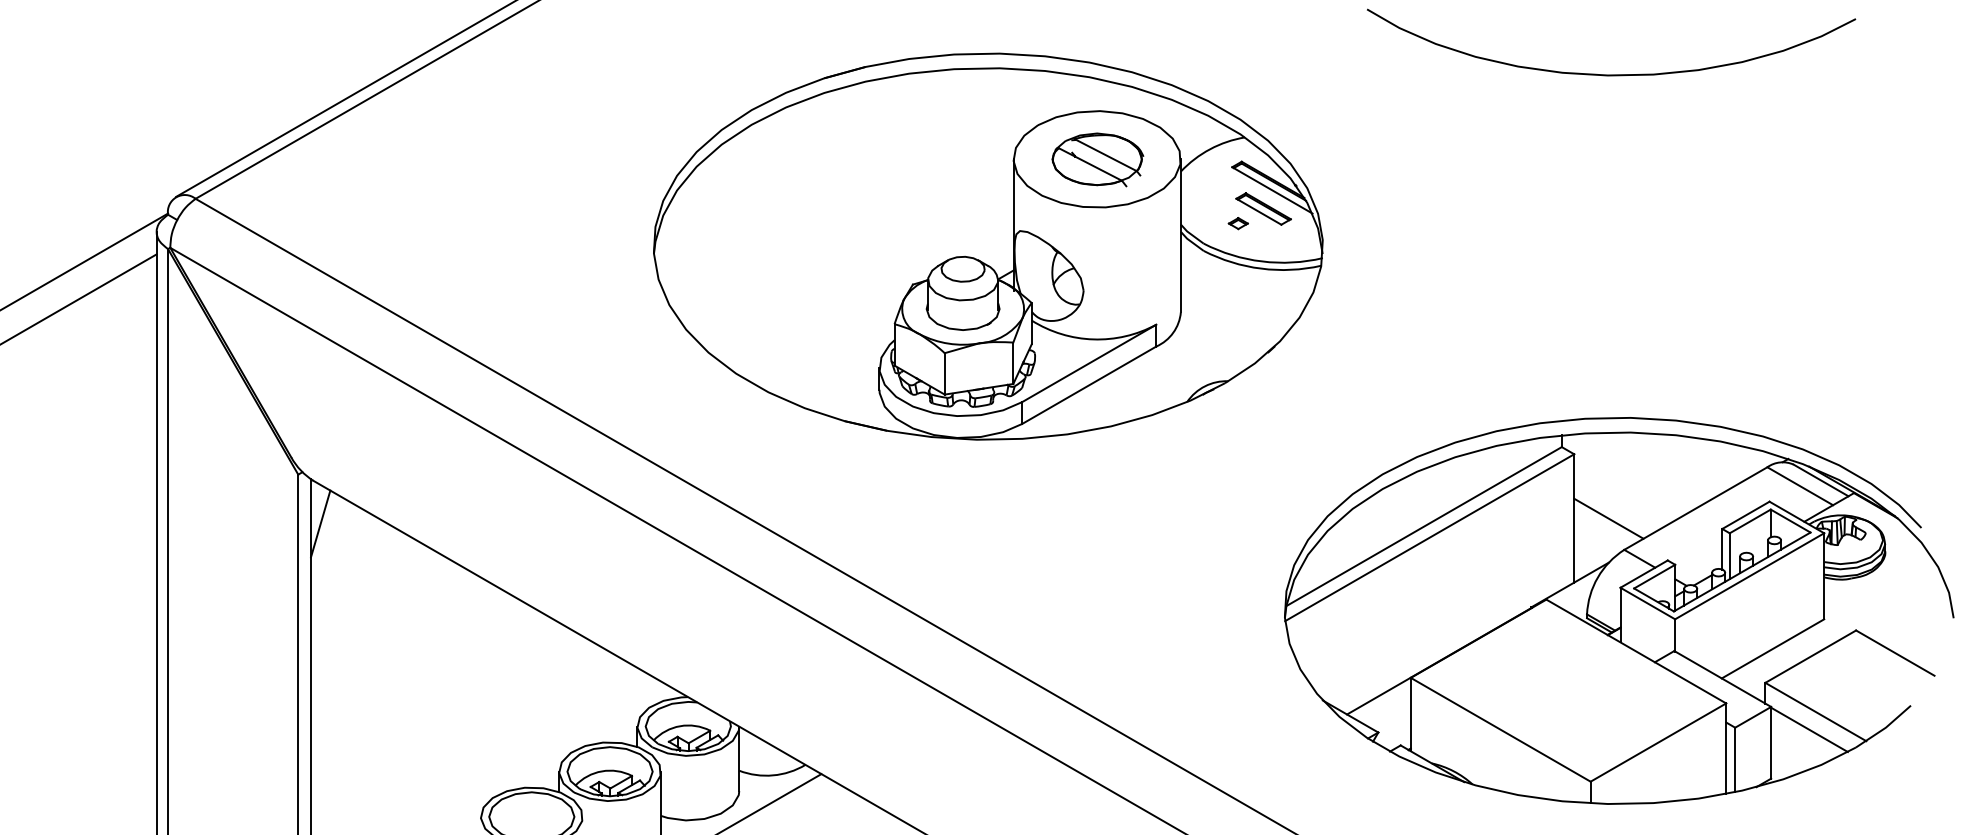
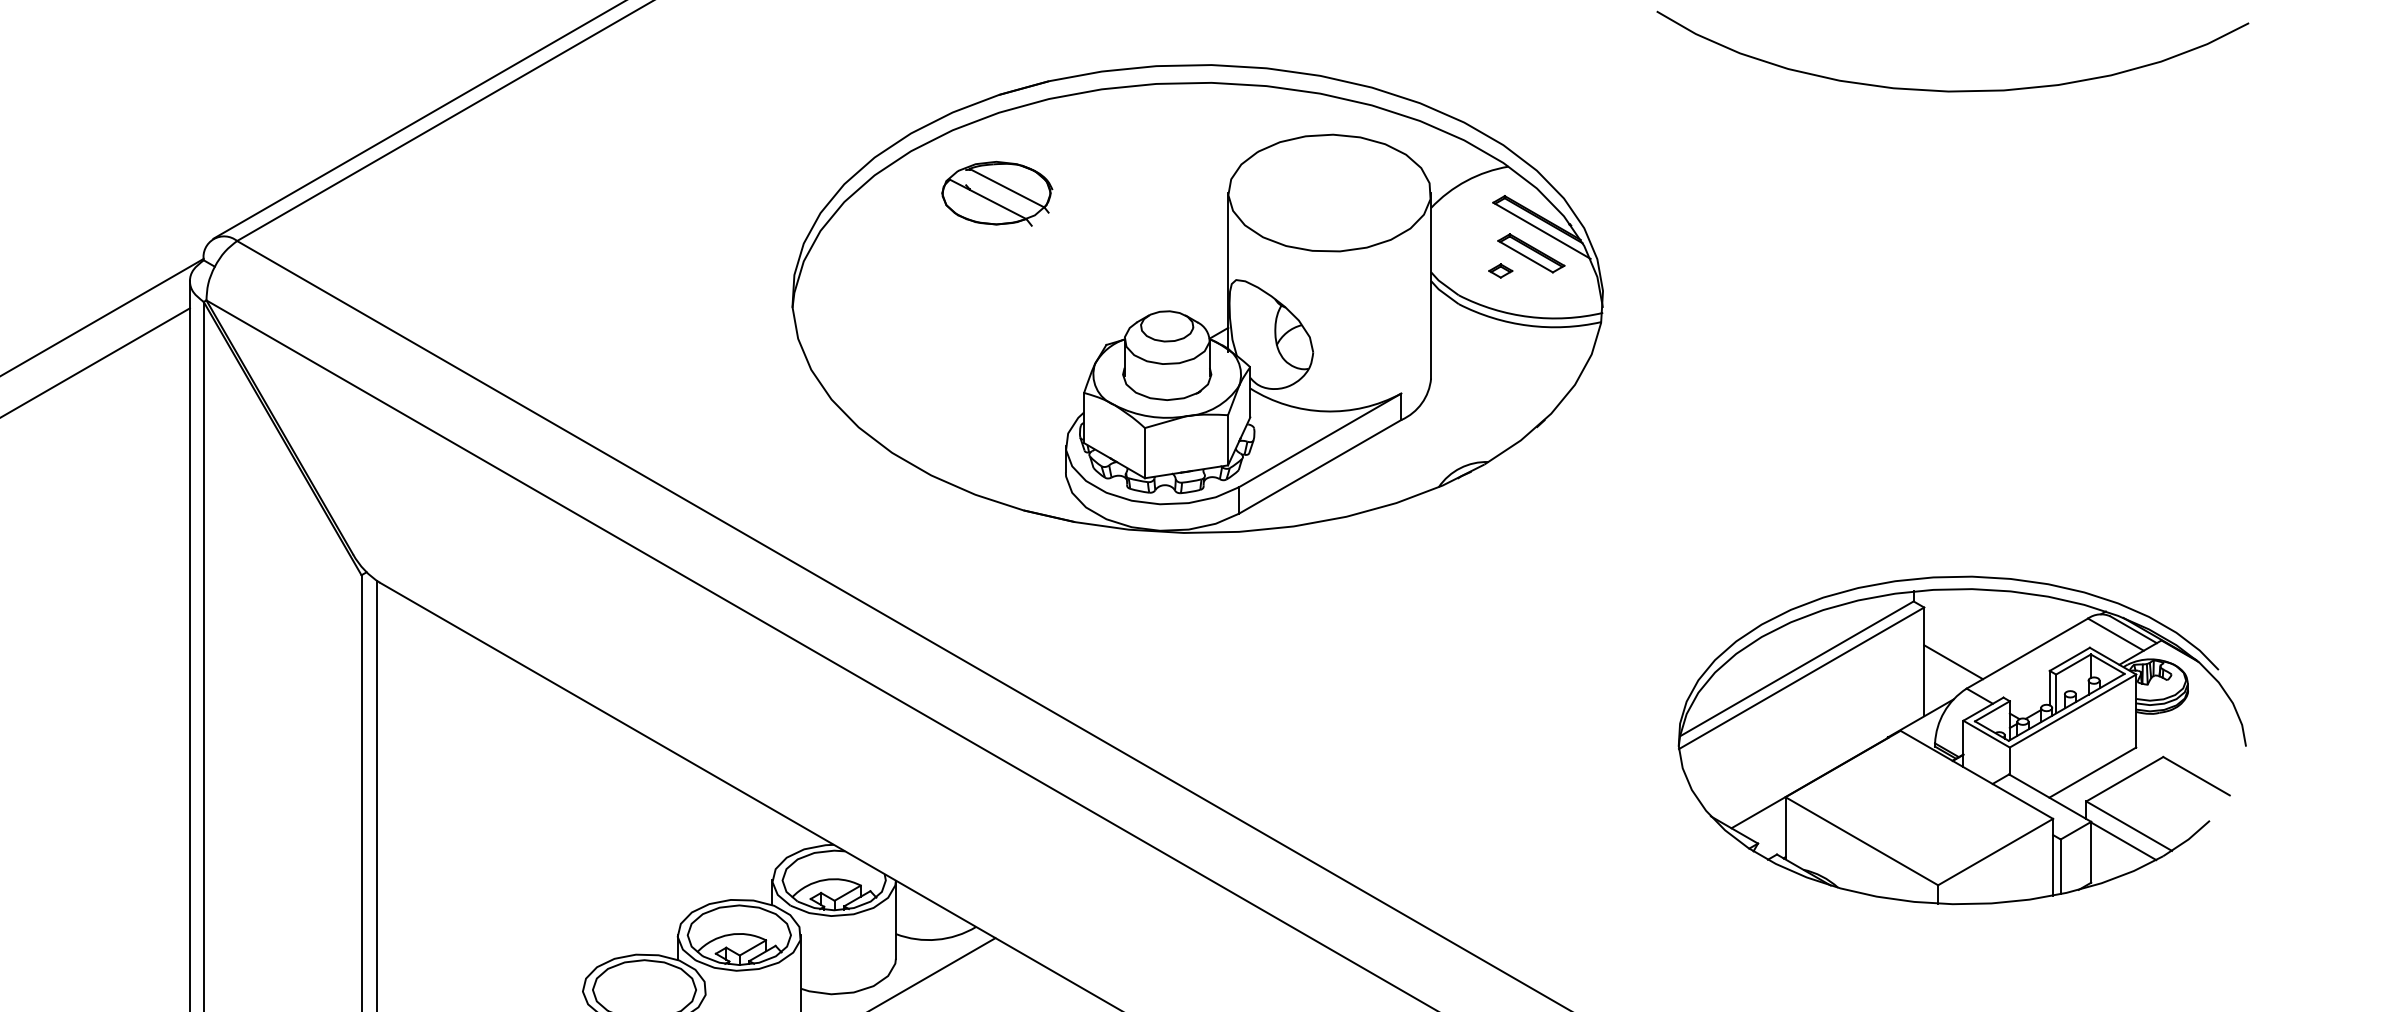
part: (1097, 159) -> (996, 193), moved
line: (320, 523) -> (388, 634), removed
part: (1619, 610) -> (1962, 739), size x0.7

